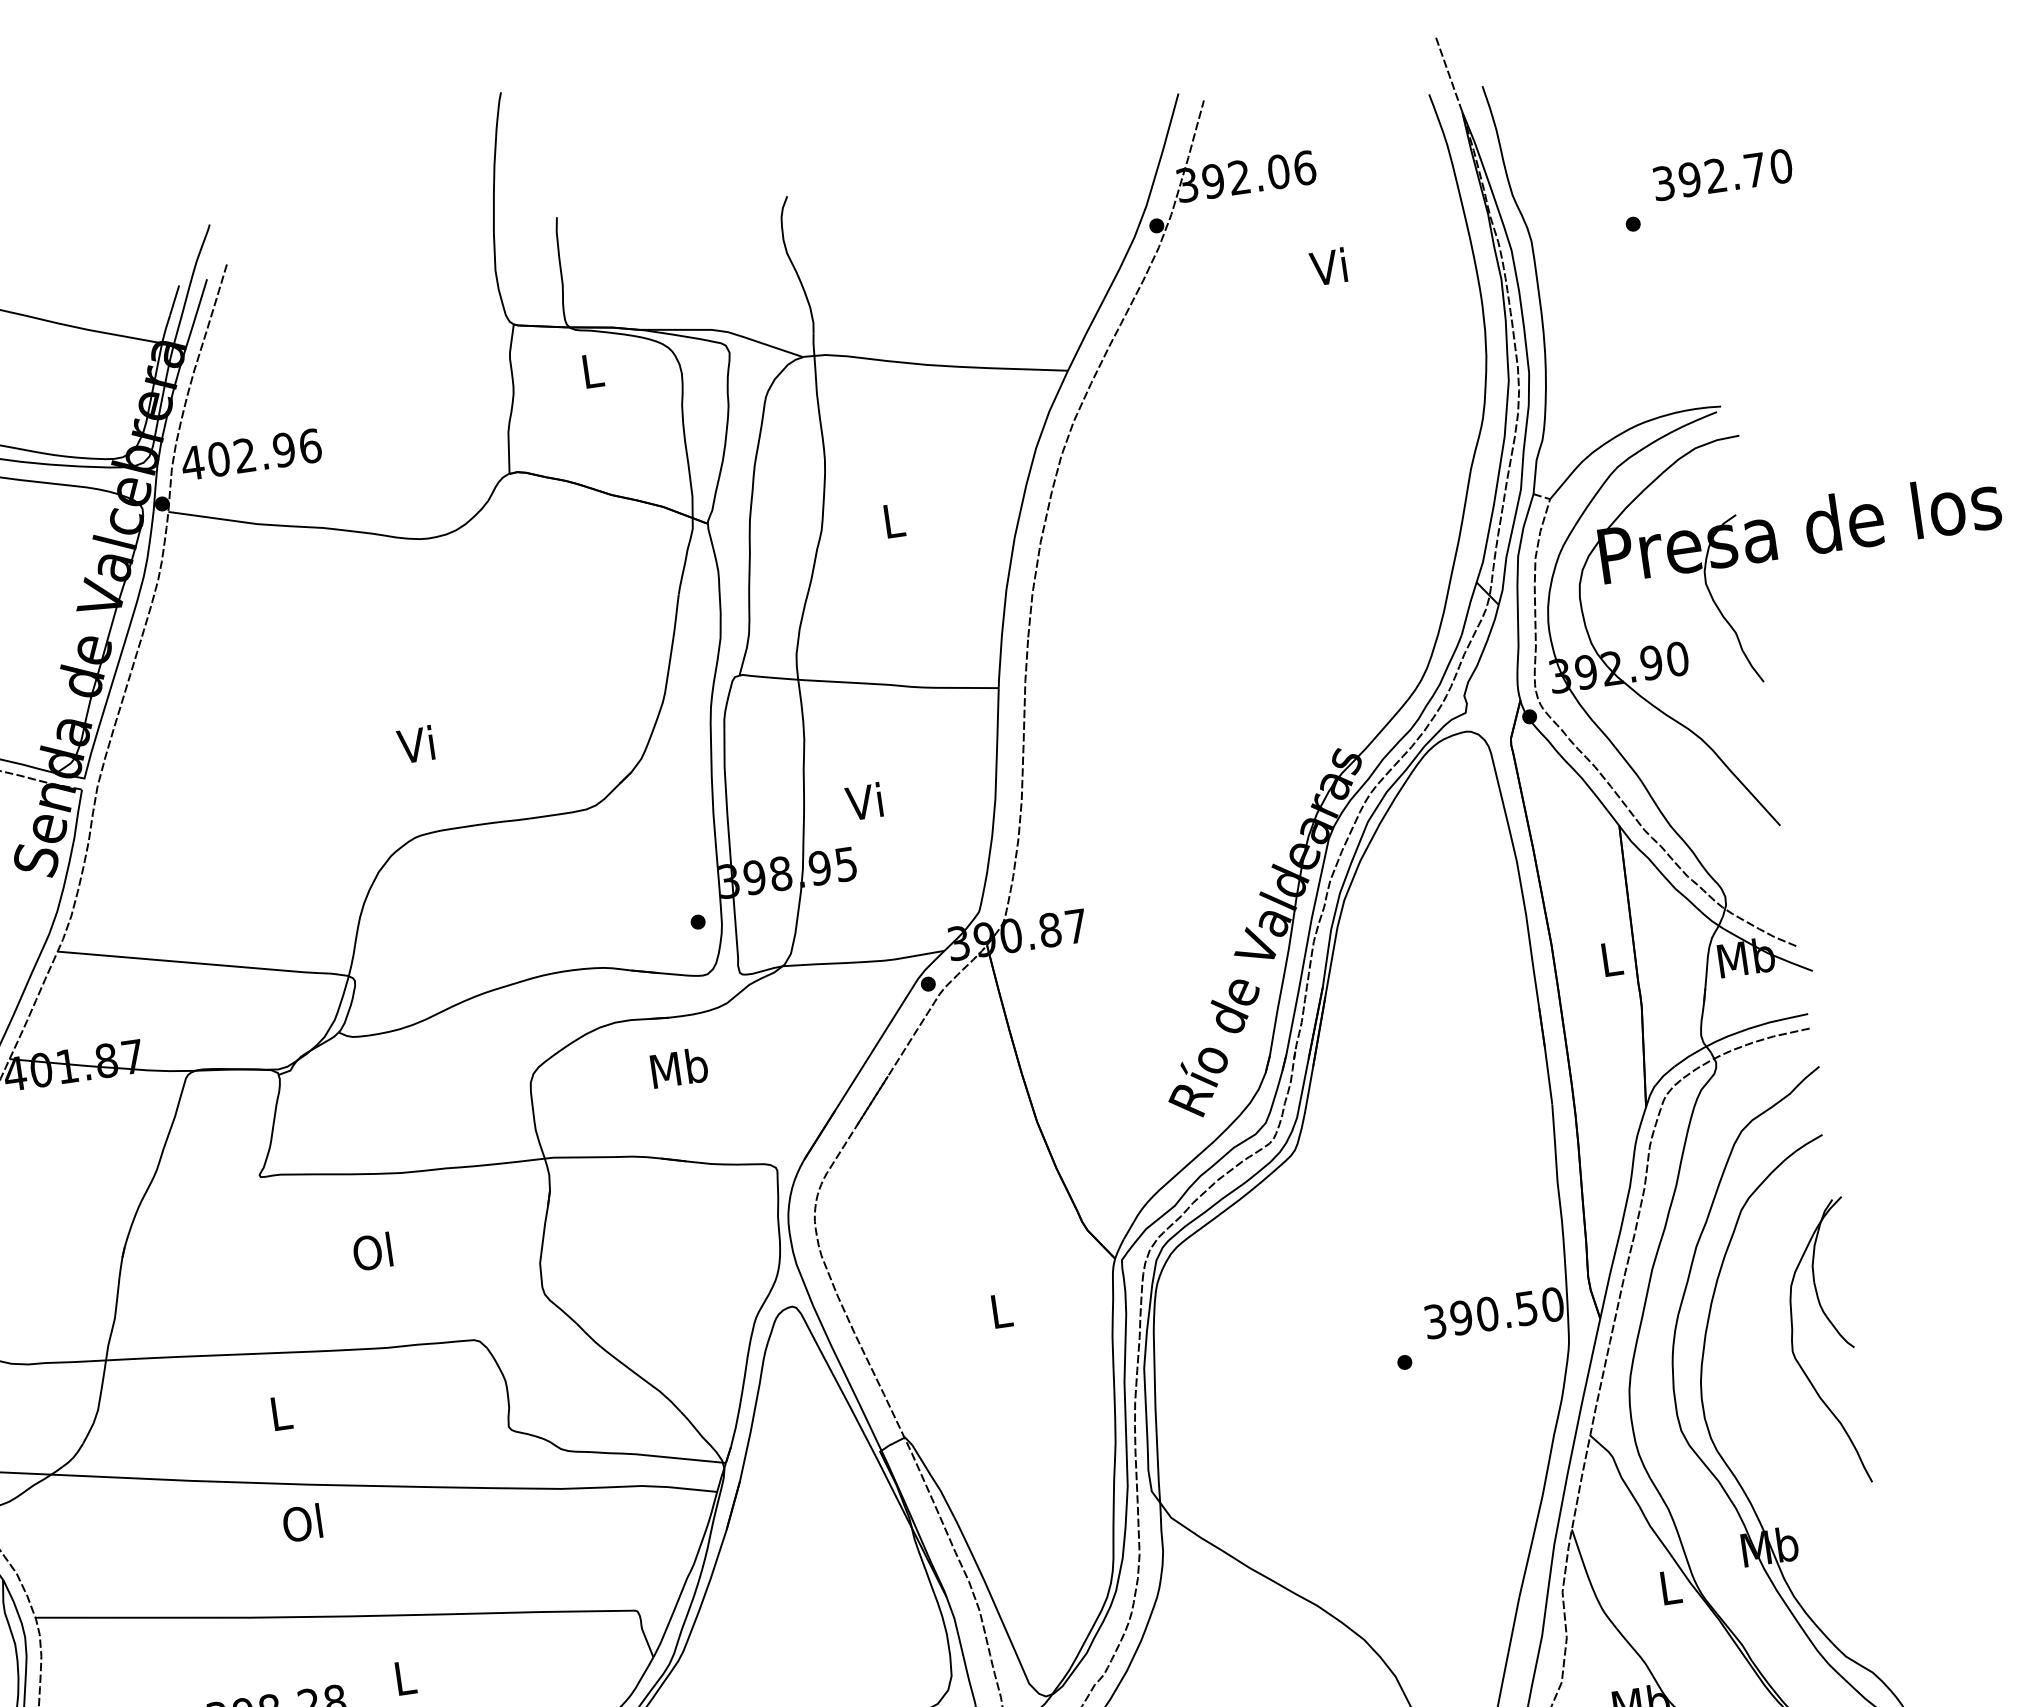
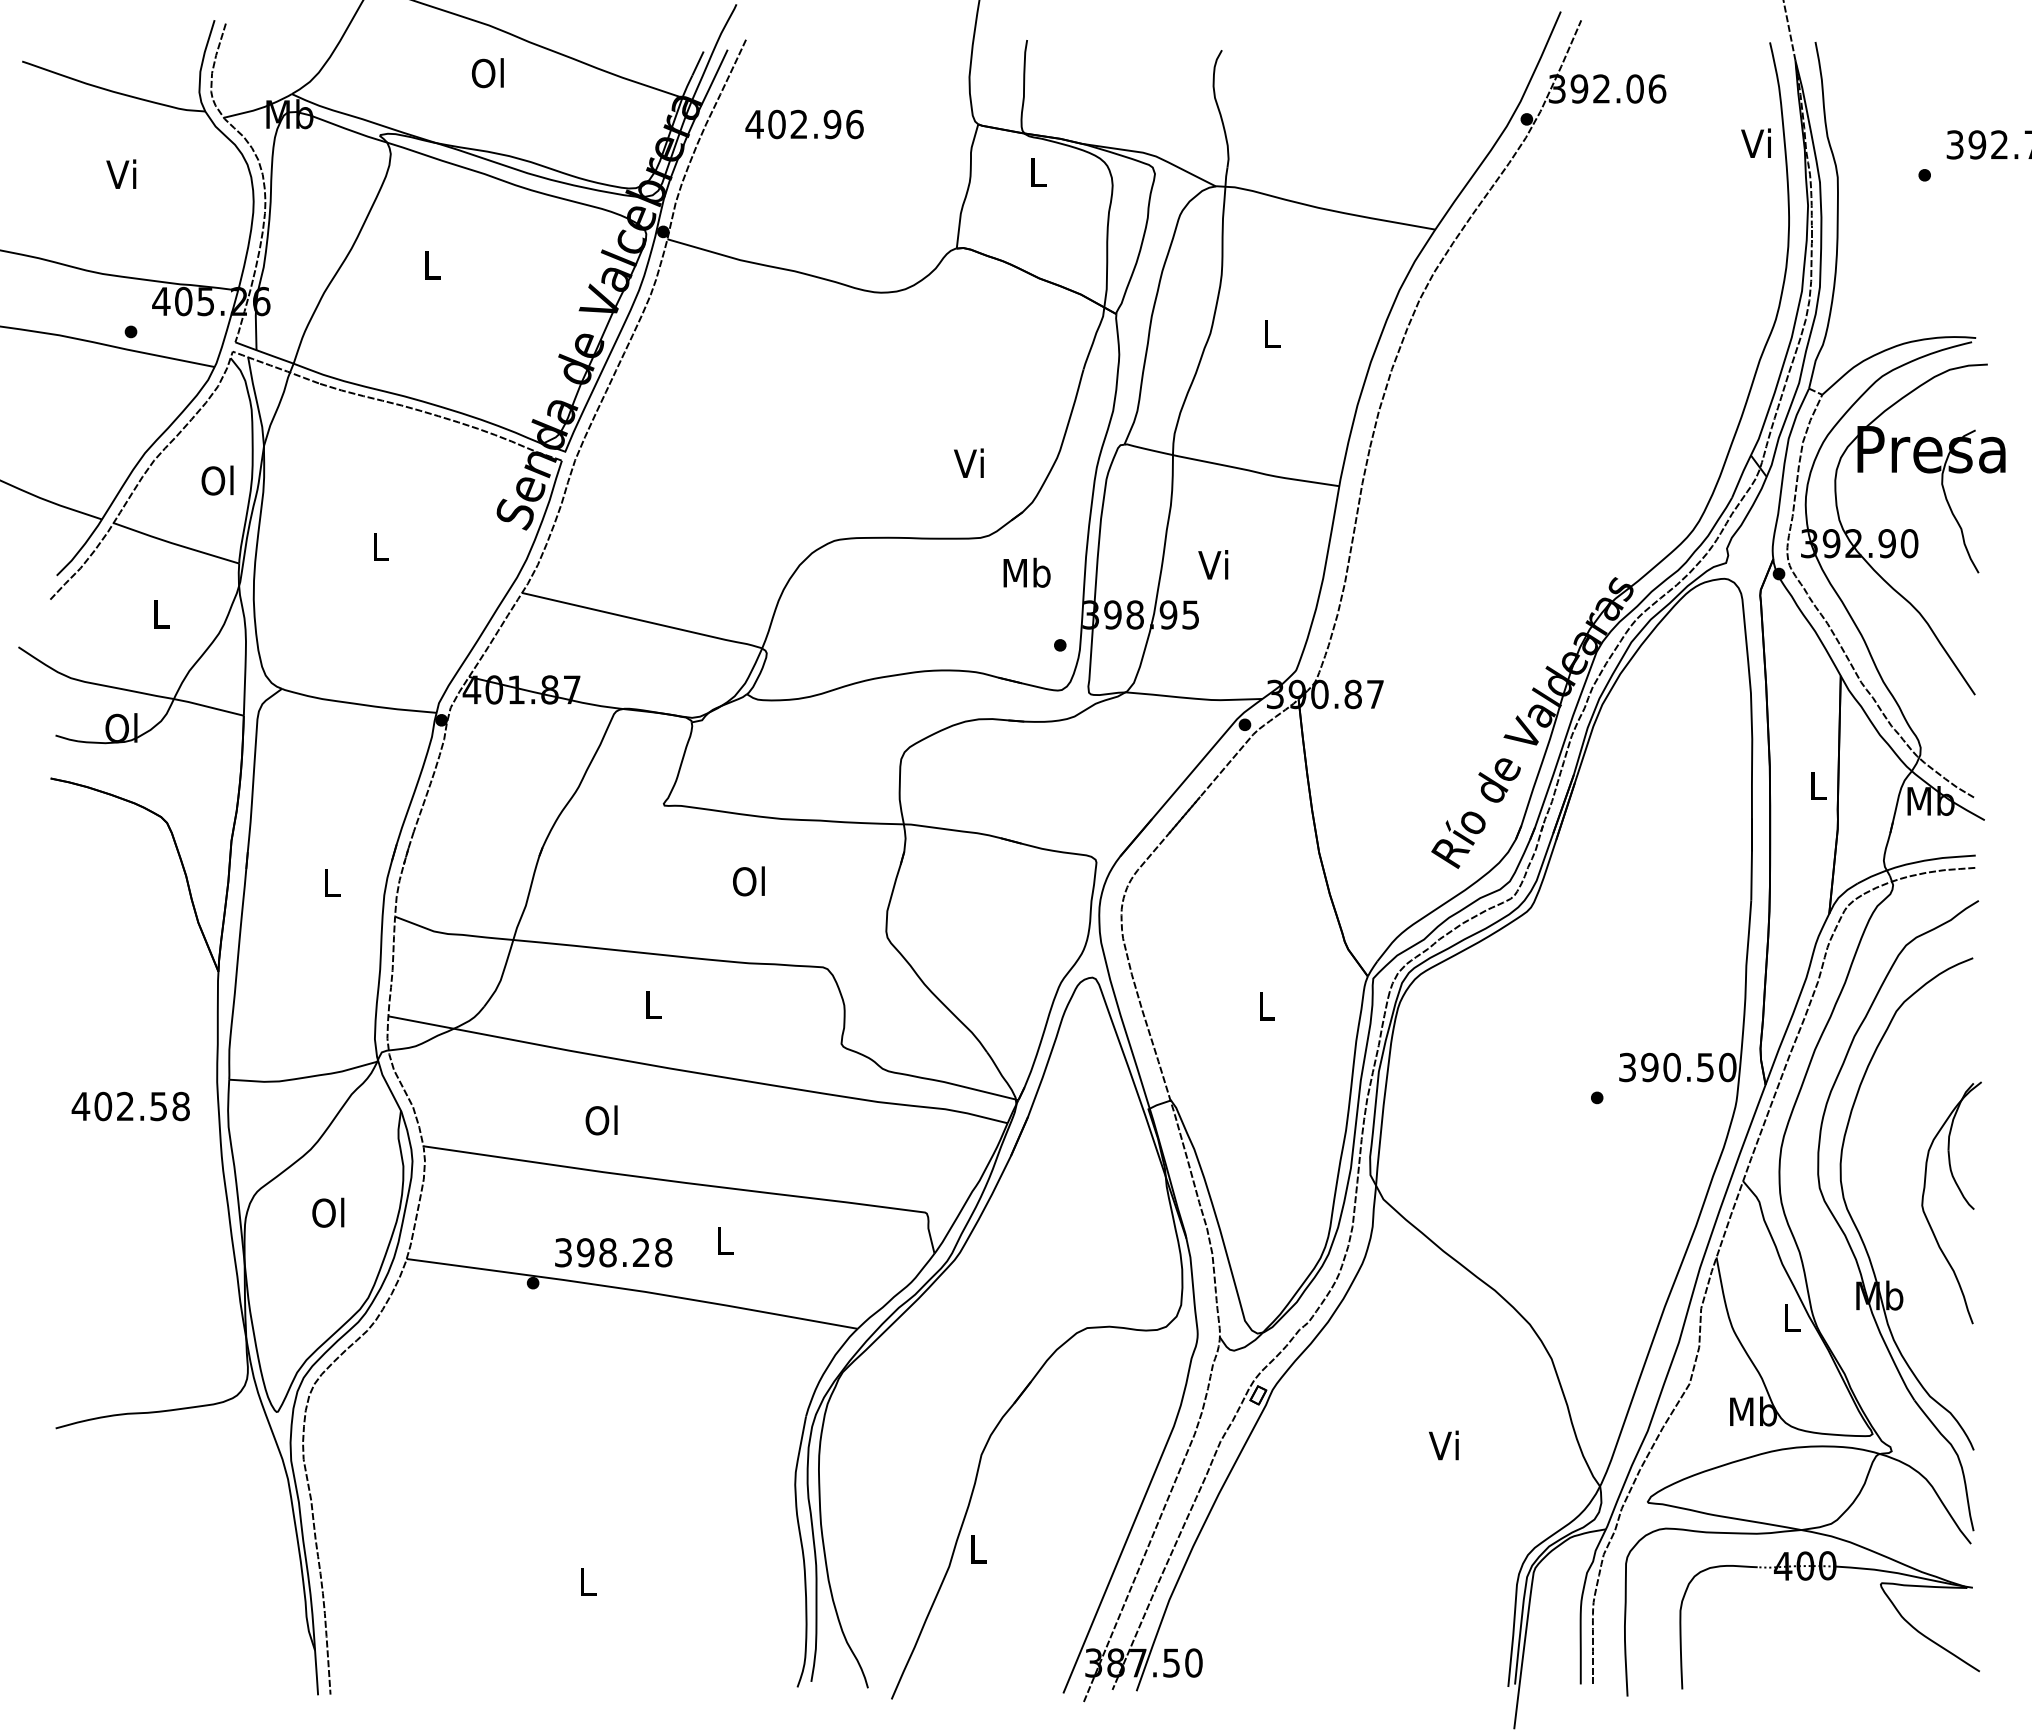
text: (1327, 266) -> (1755, 142), moved
text: (251, 454) -> (804, 124), moved
text: (415, 743) -> (968, 462), moved
text: (678, 1067) -> (1026, 572), moved
part: (1837, 1333) -> (1961, 1195), moved
text: (302, 1523) -> (601, 1120), moved

